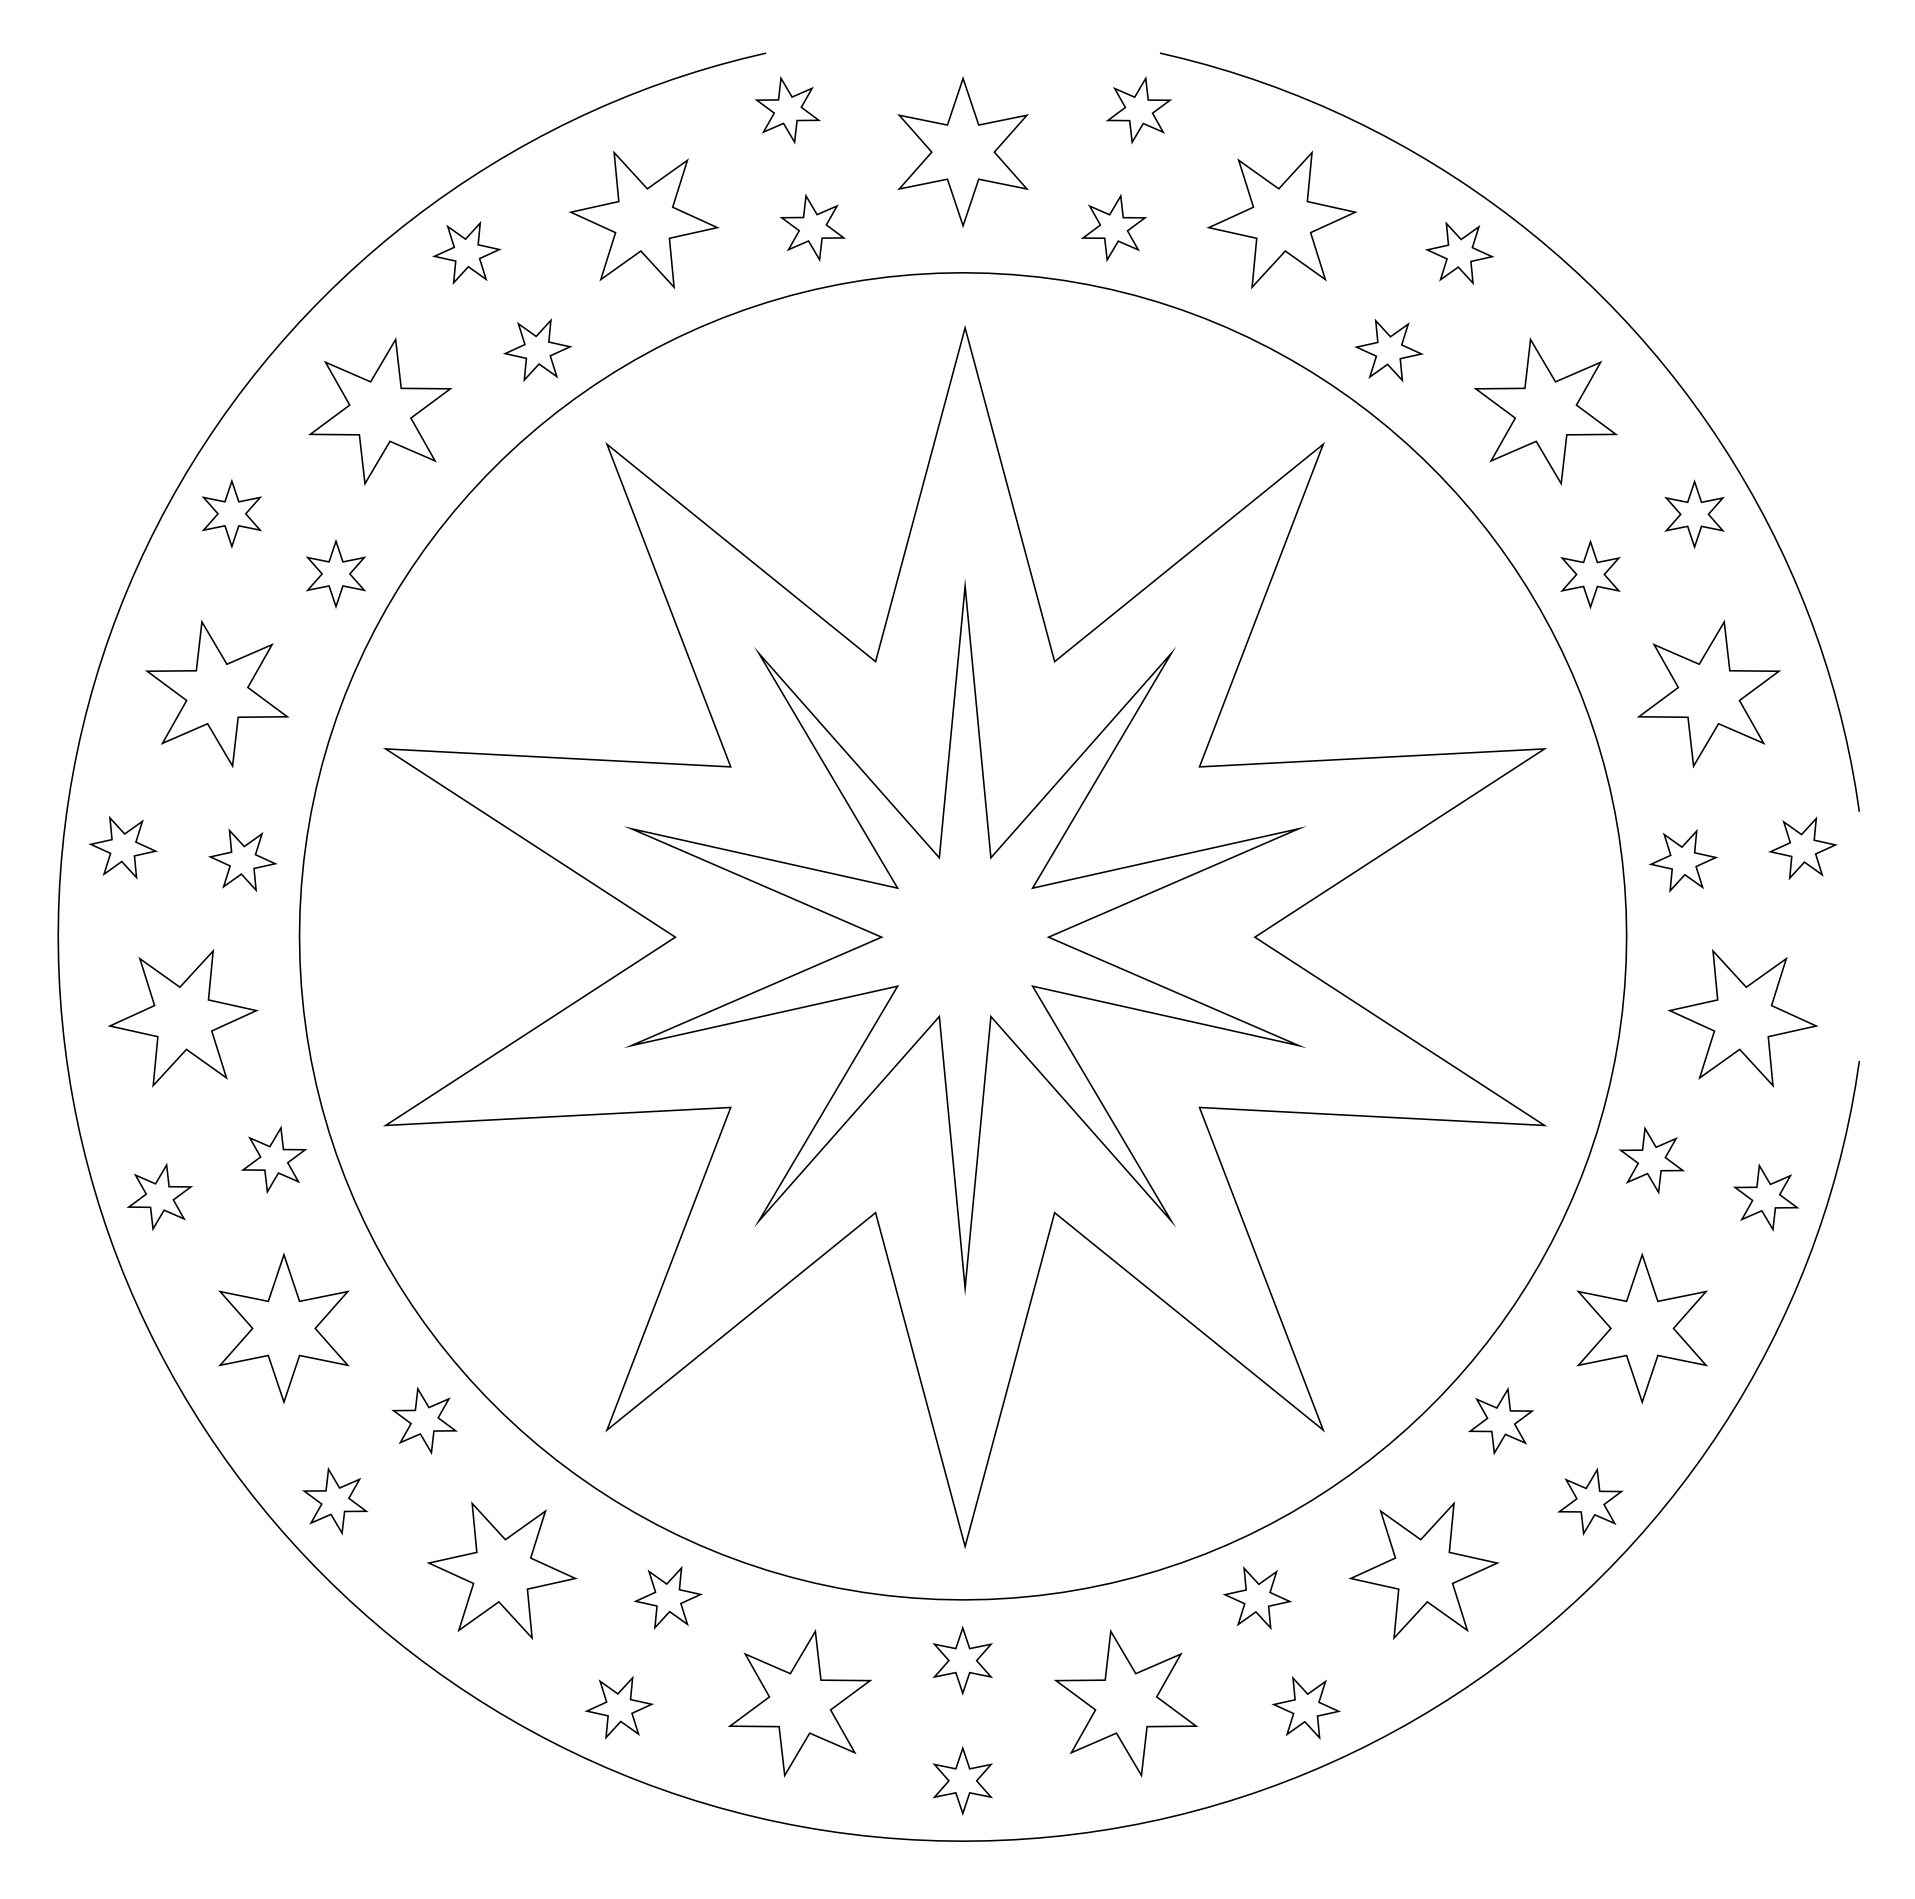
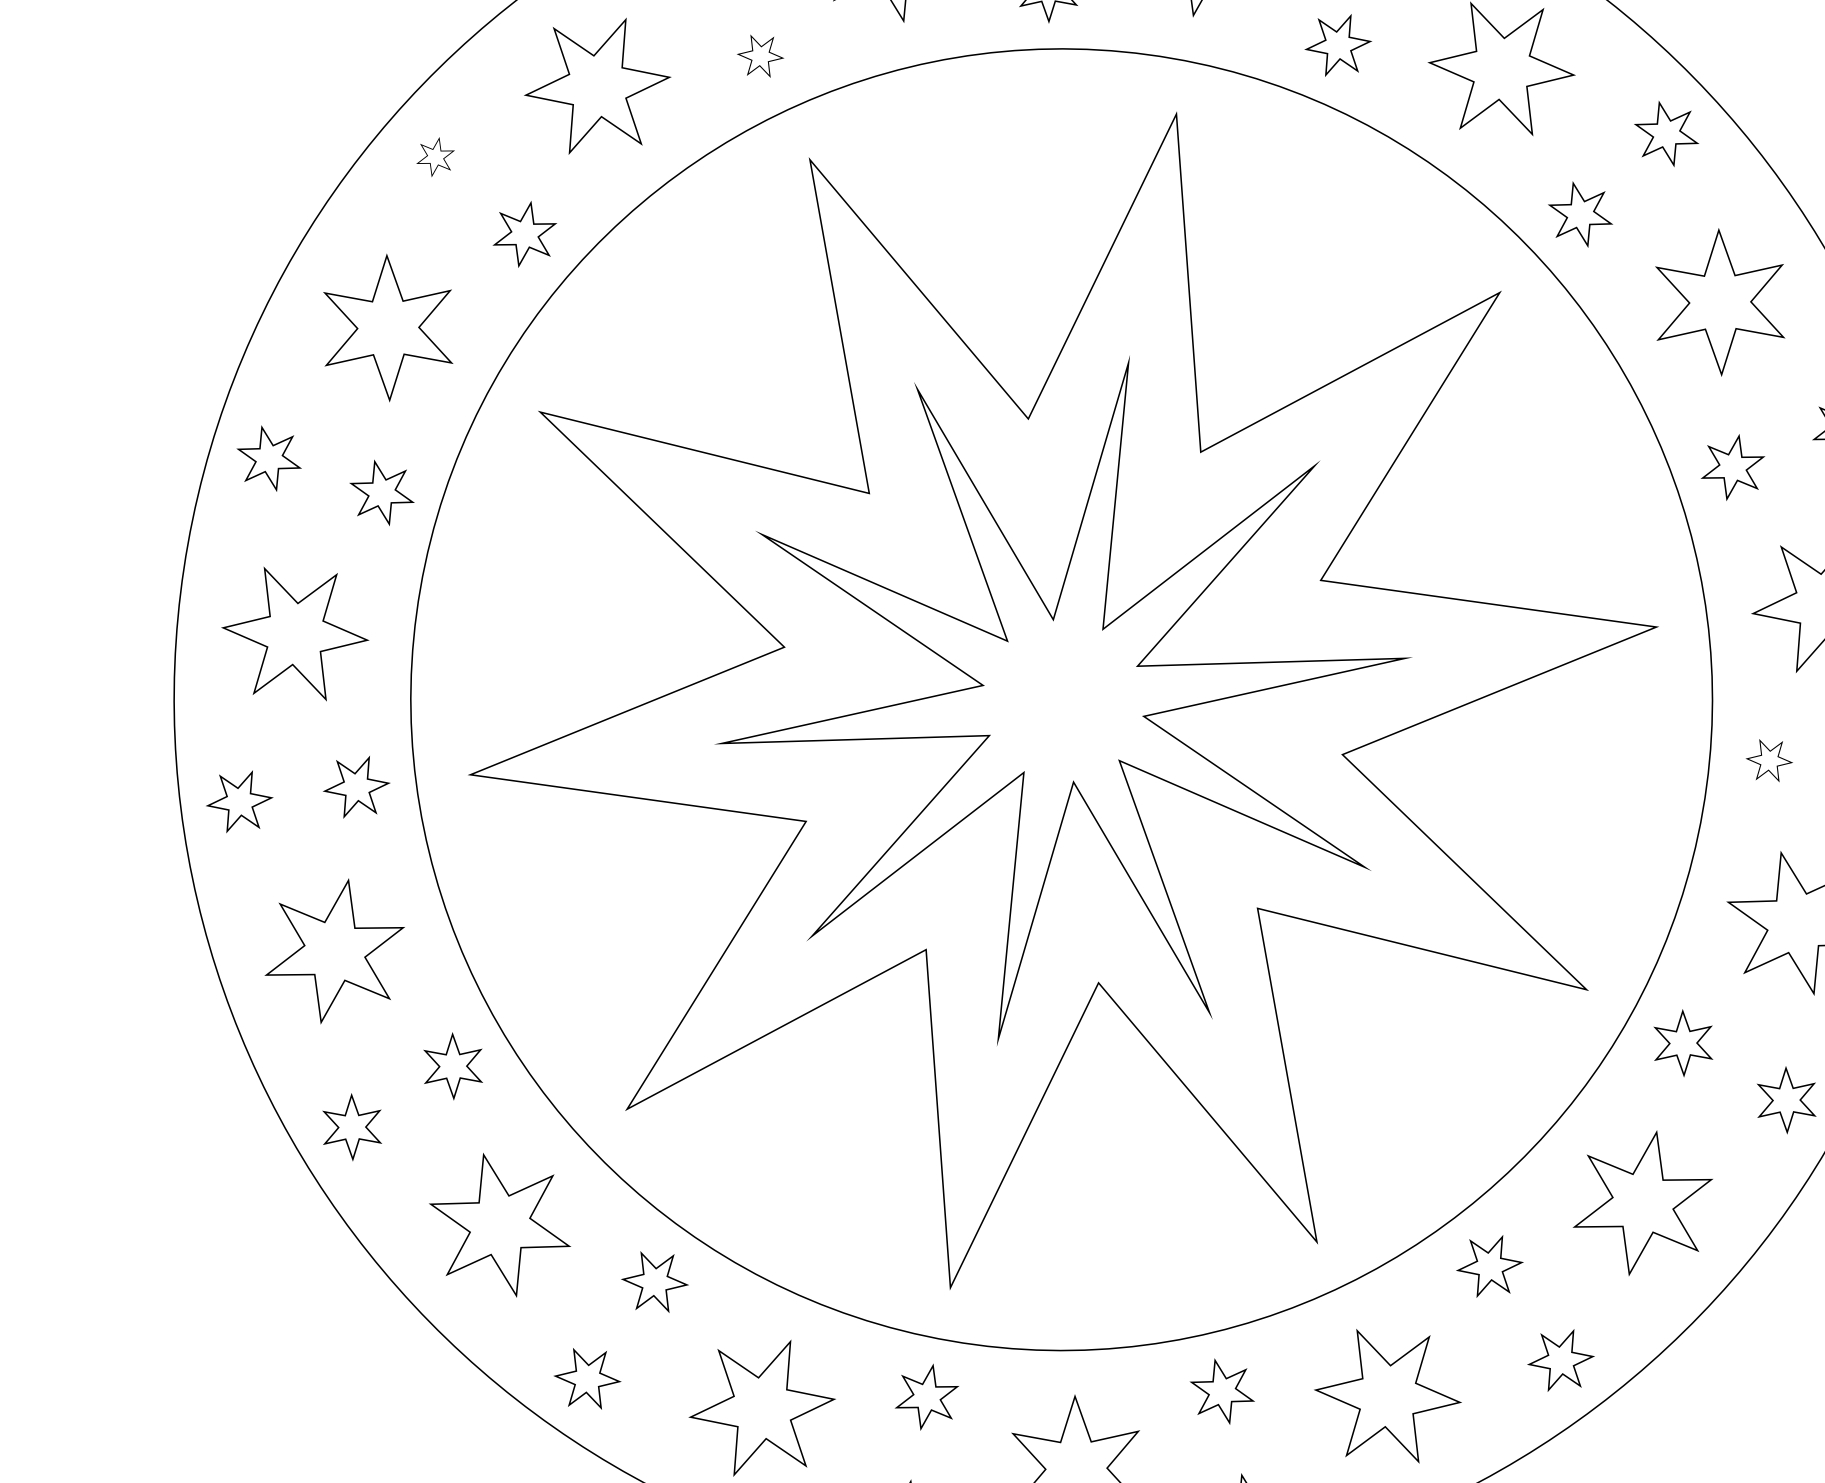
part: (537, 349) -> (760, 55), size x0.7
part: (231, 513) -> (435, 156), size x0.6
part: (1683, 860) -> (1769, 760), size x0.7

